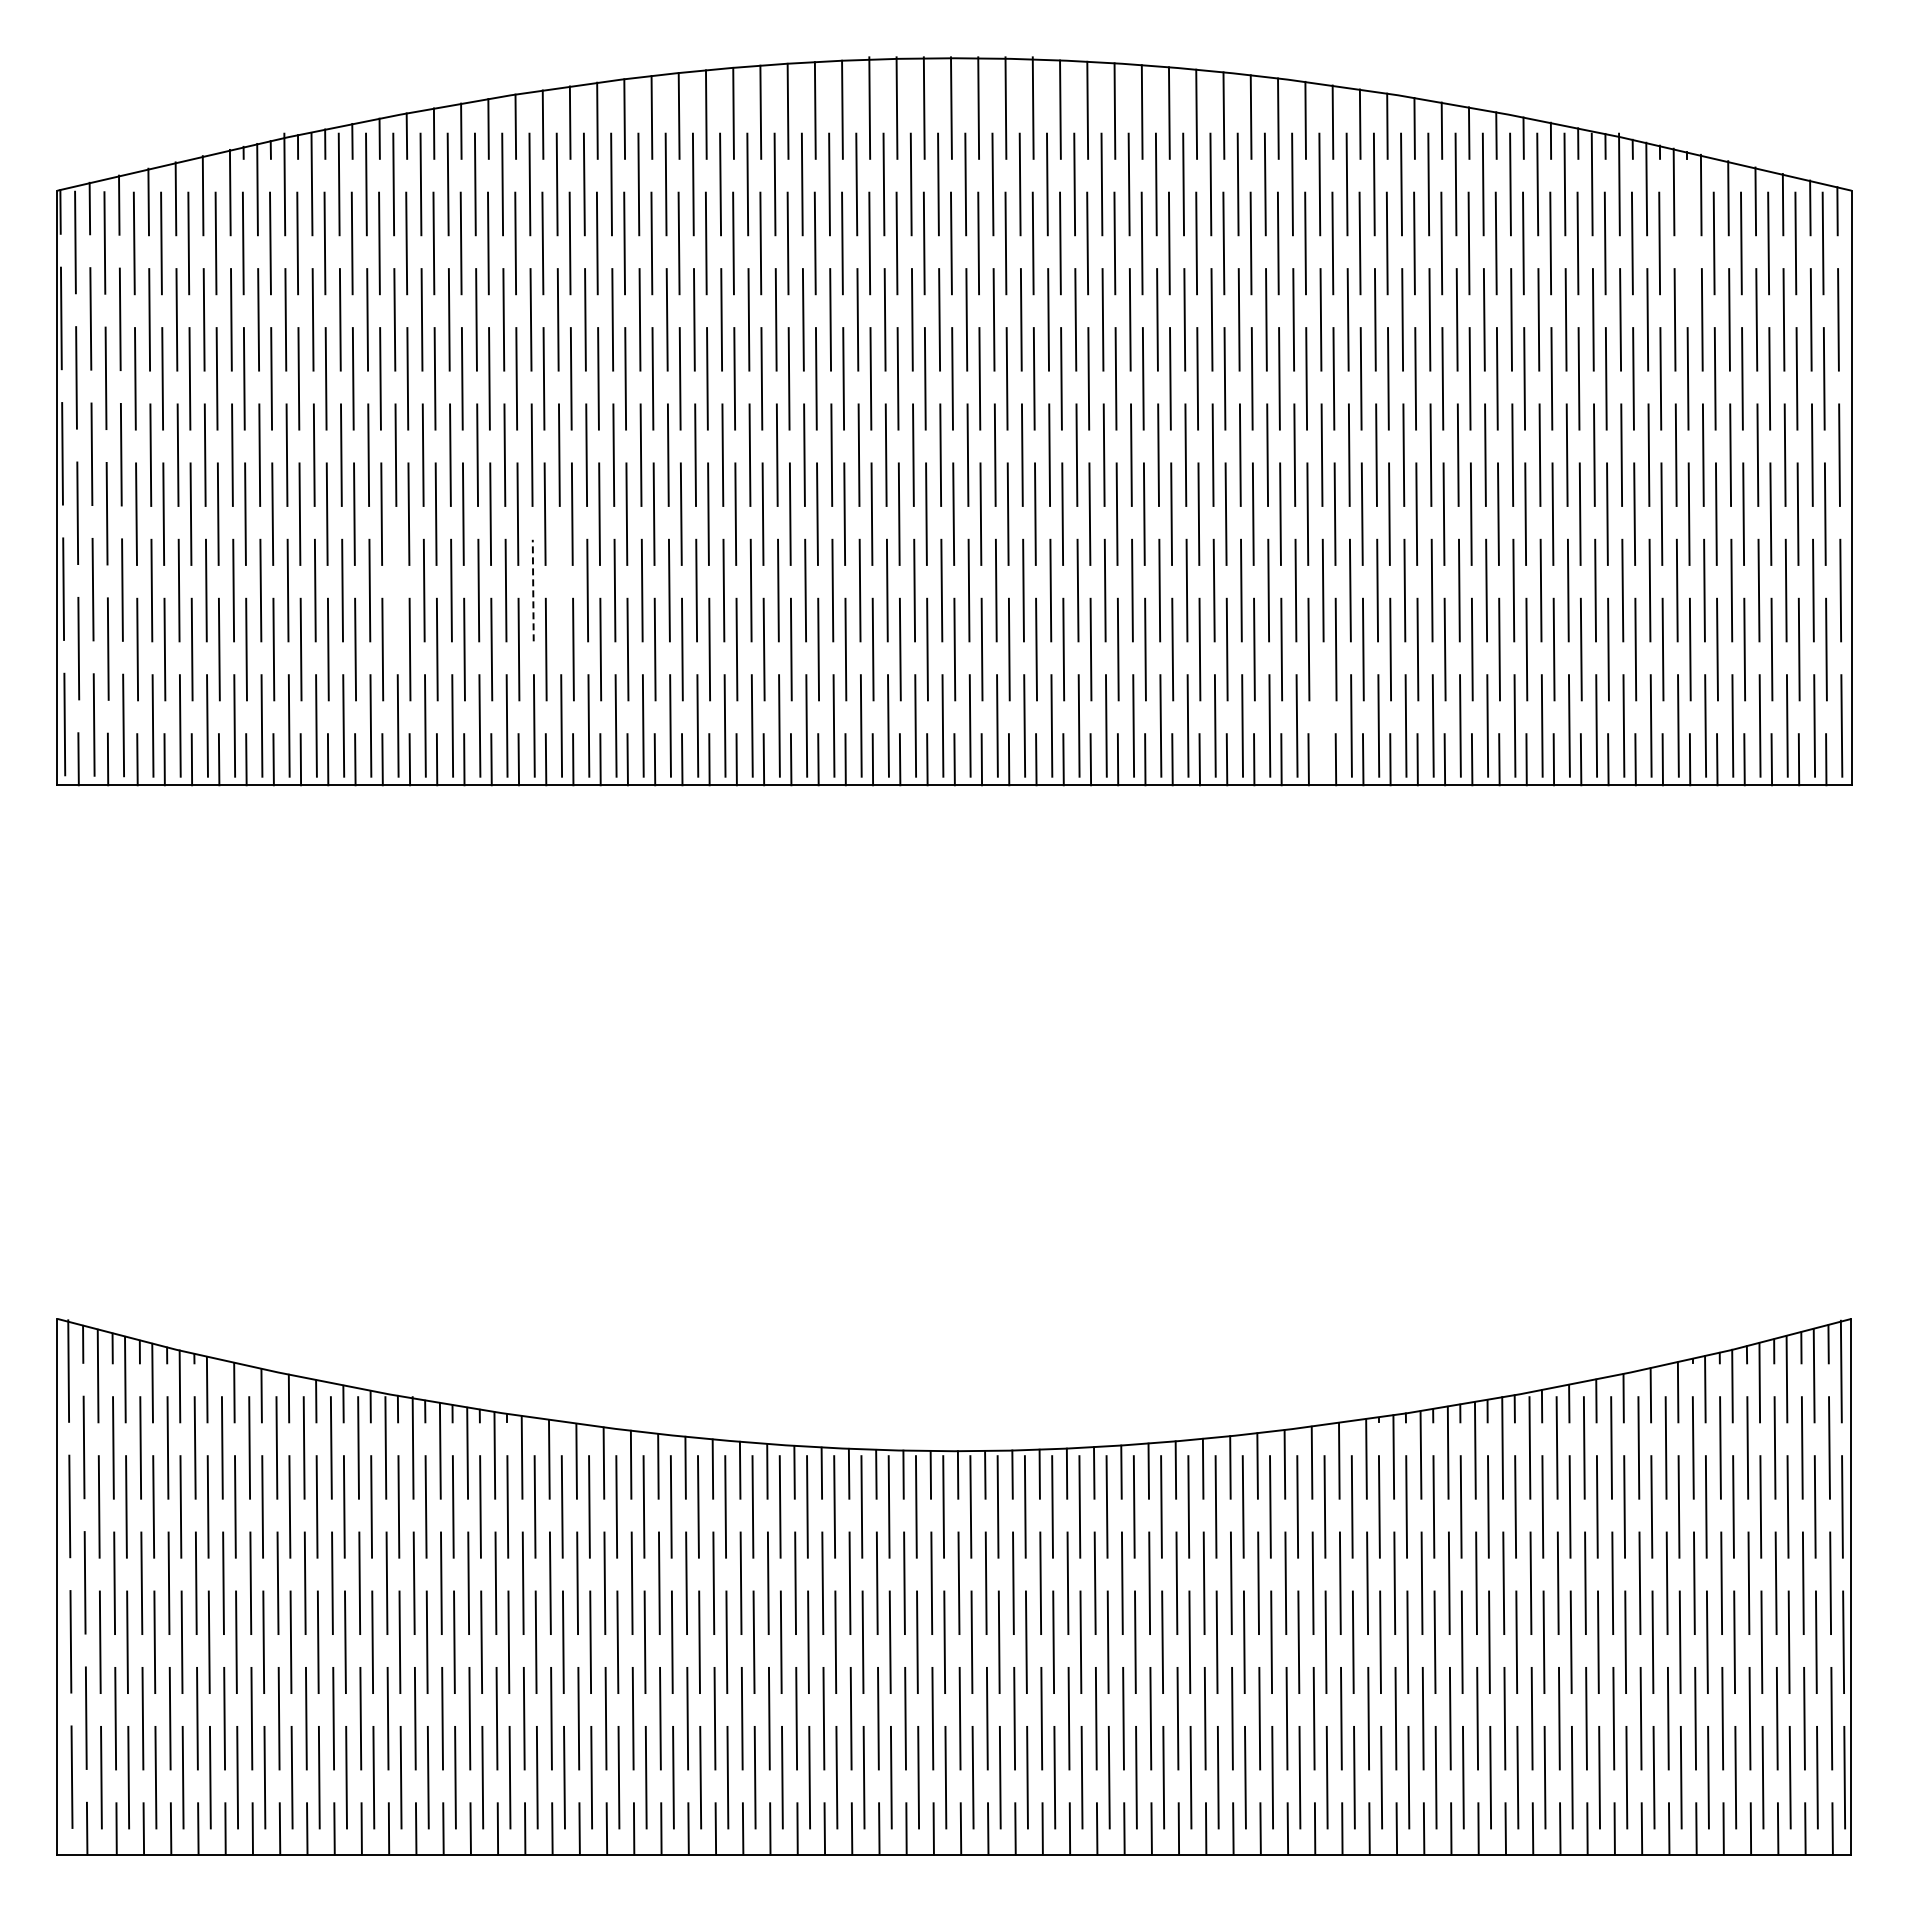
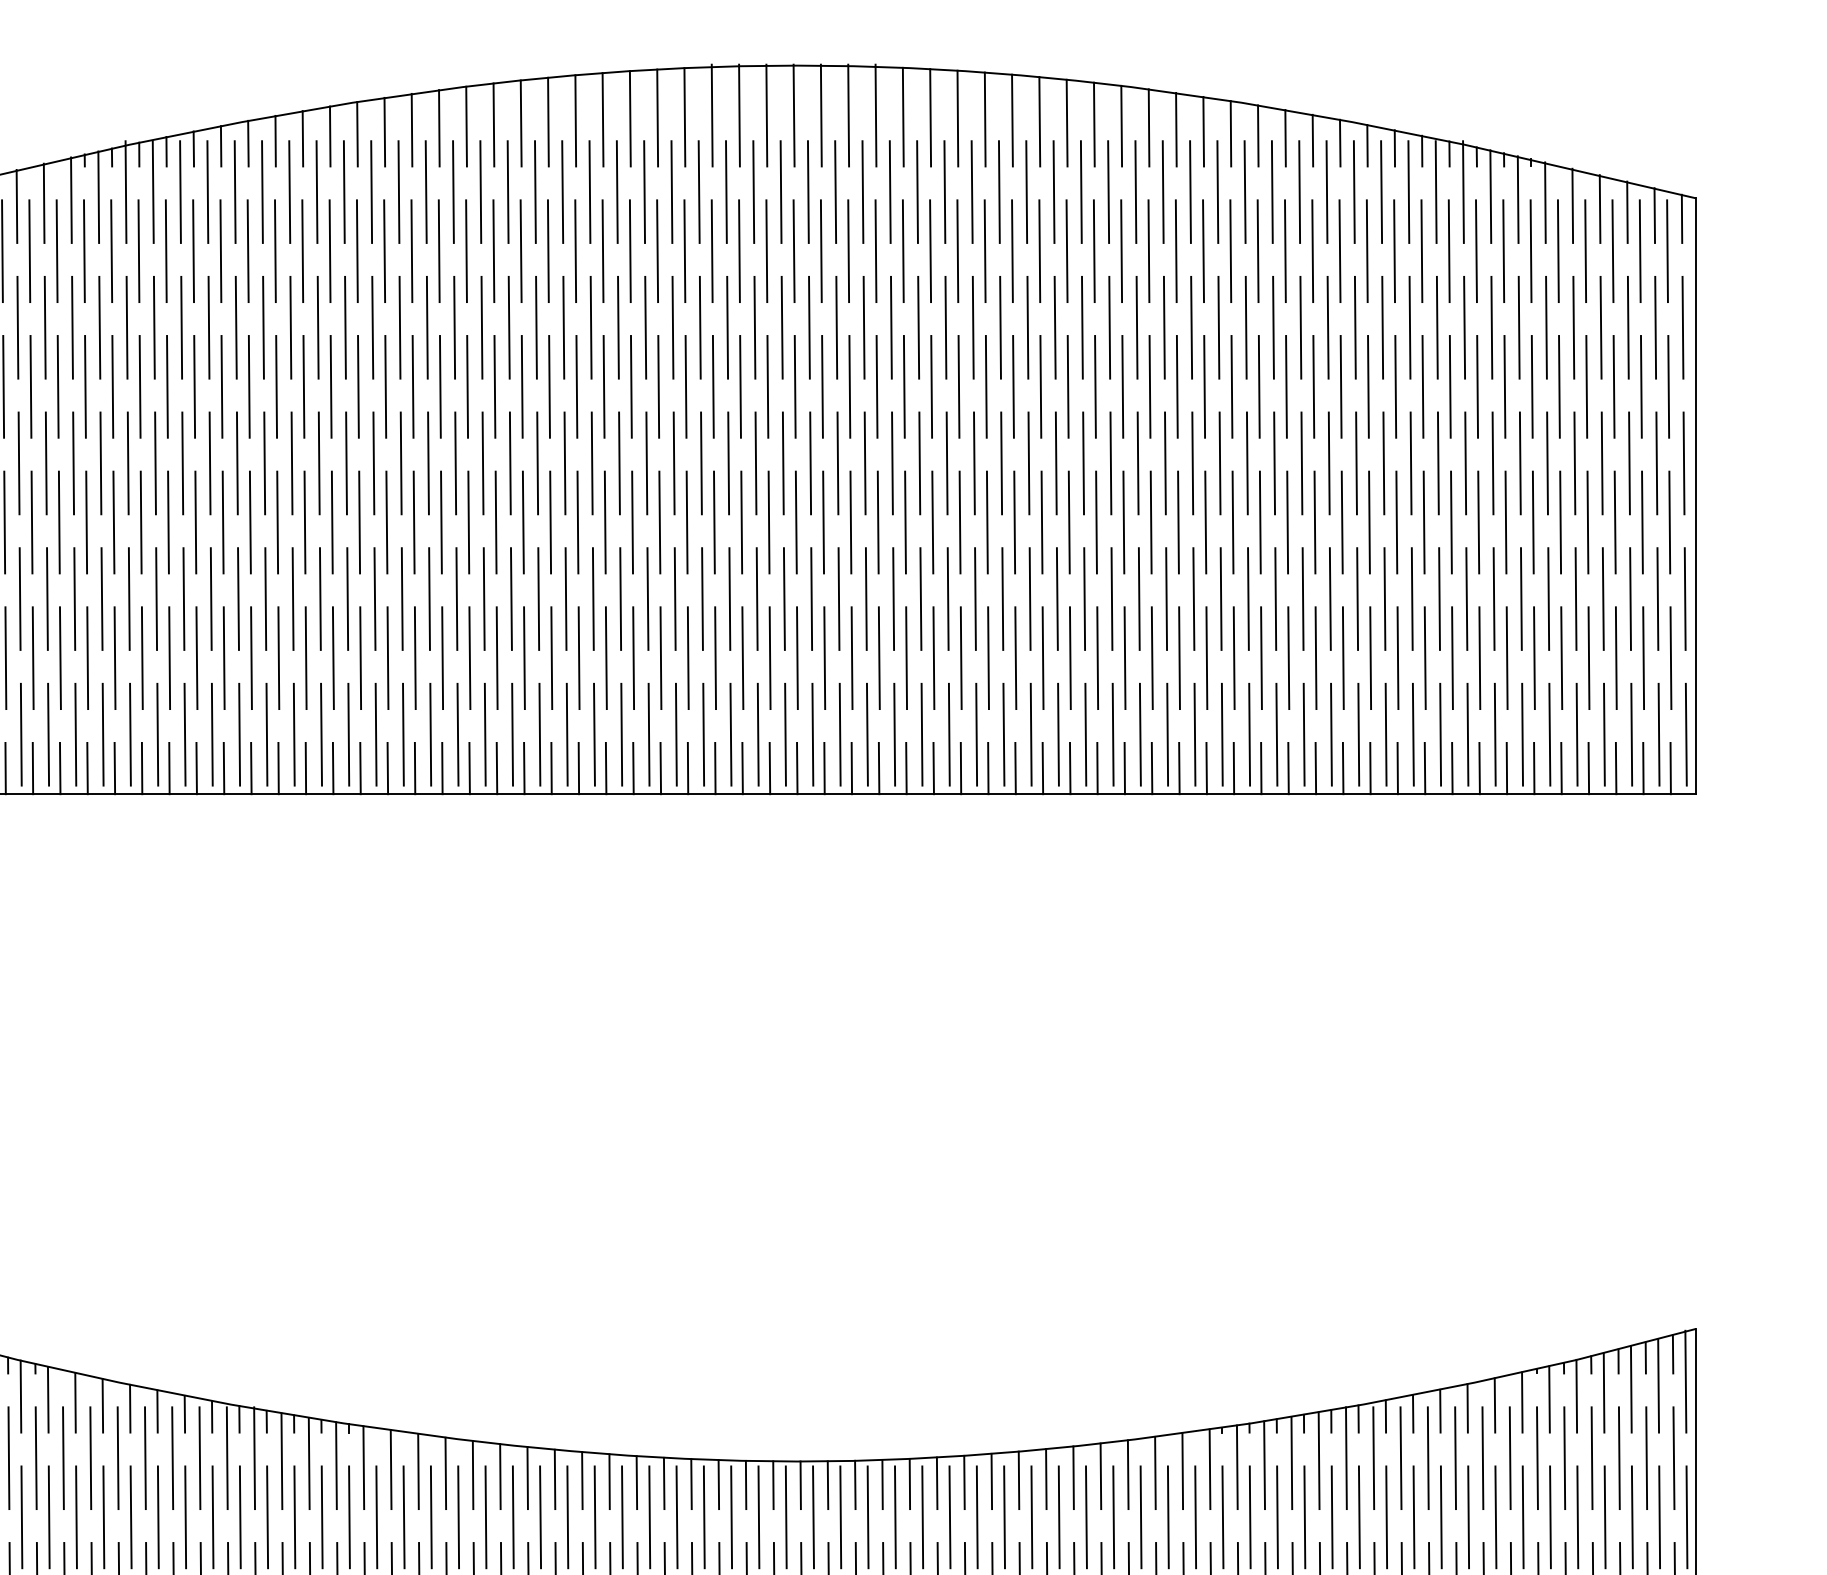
line: (1686, 243) -> (1530, 251), added
line: (396, 590) -> (237, 598), added
line: (533, 590) -> (375, 598), dashed -> solid
line: (560, 590) -> (402, 598), added
line: (1323, 725) -> (1166, 734), added

